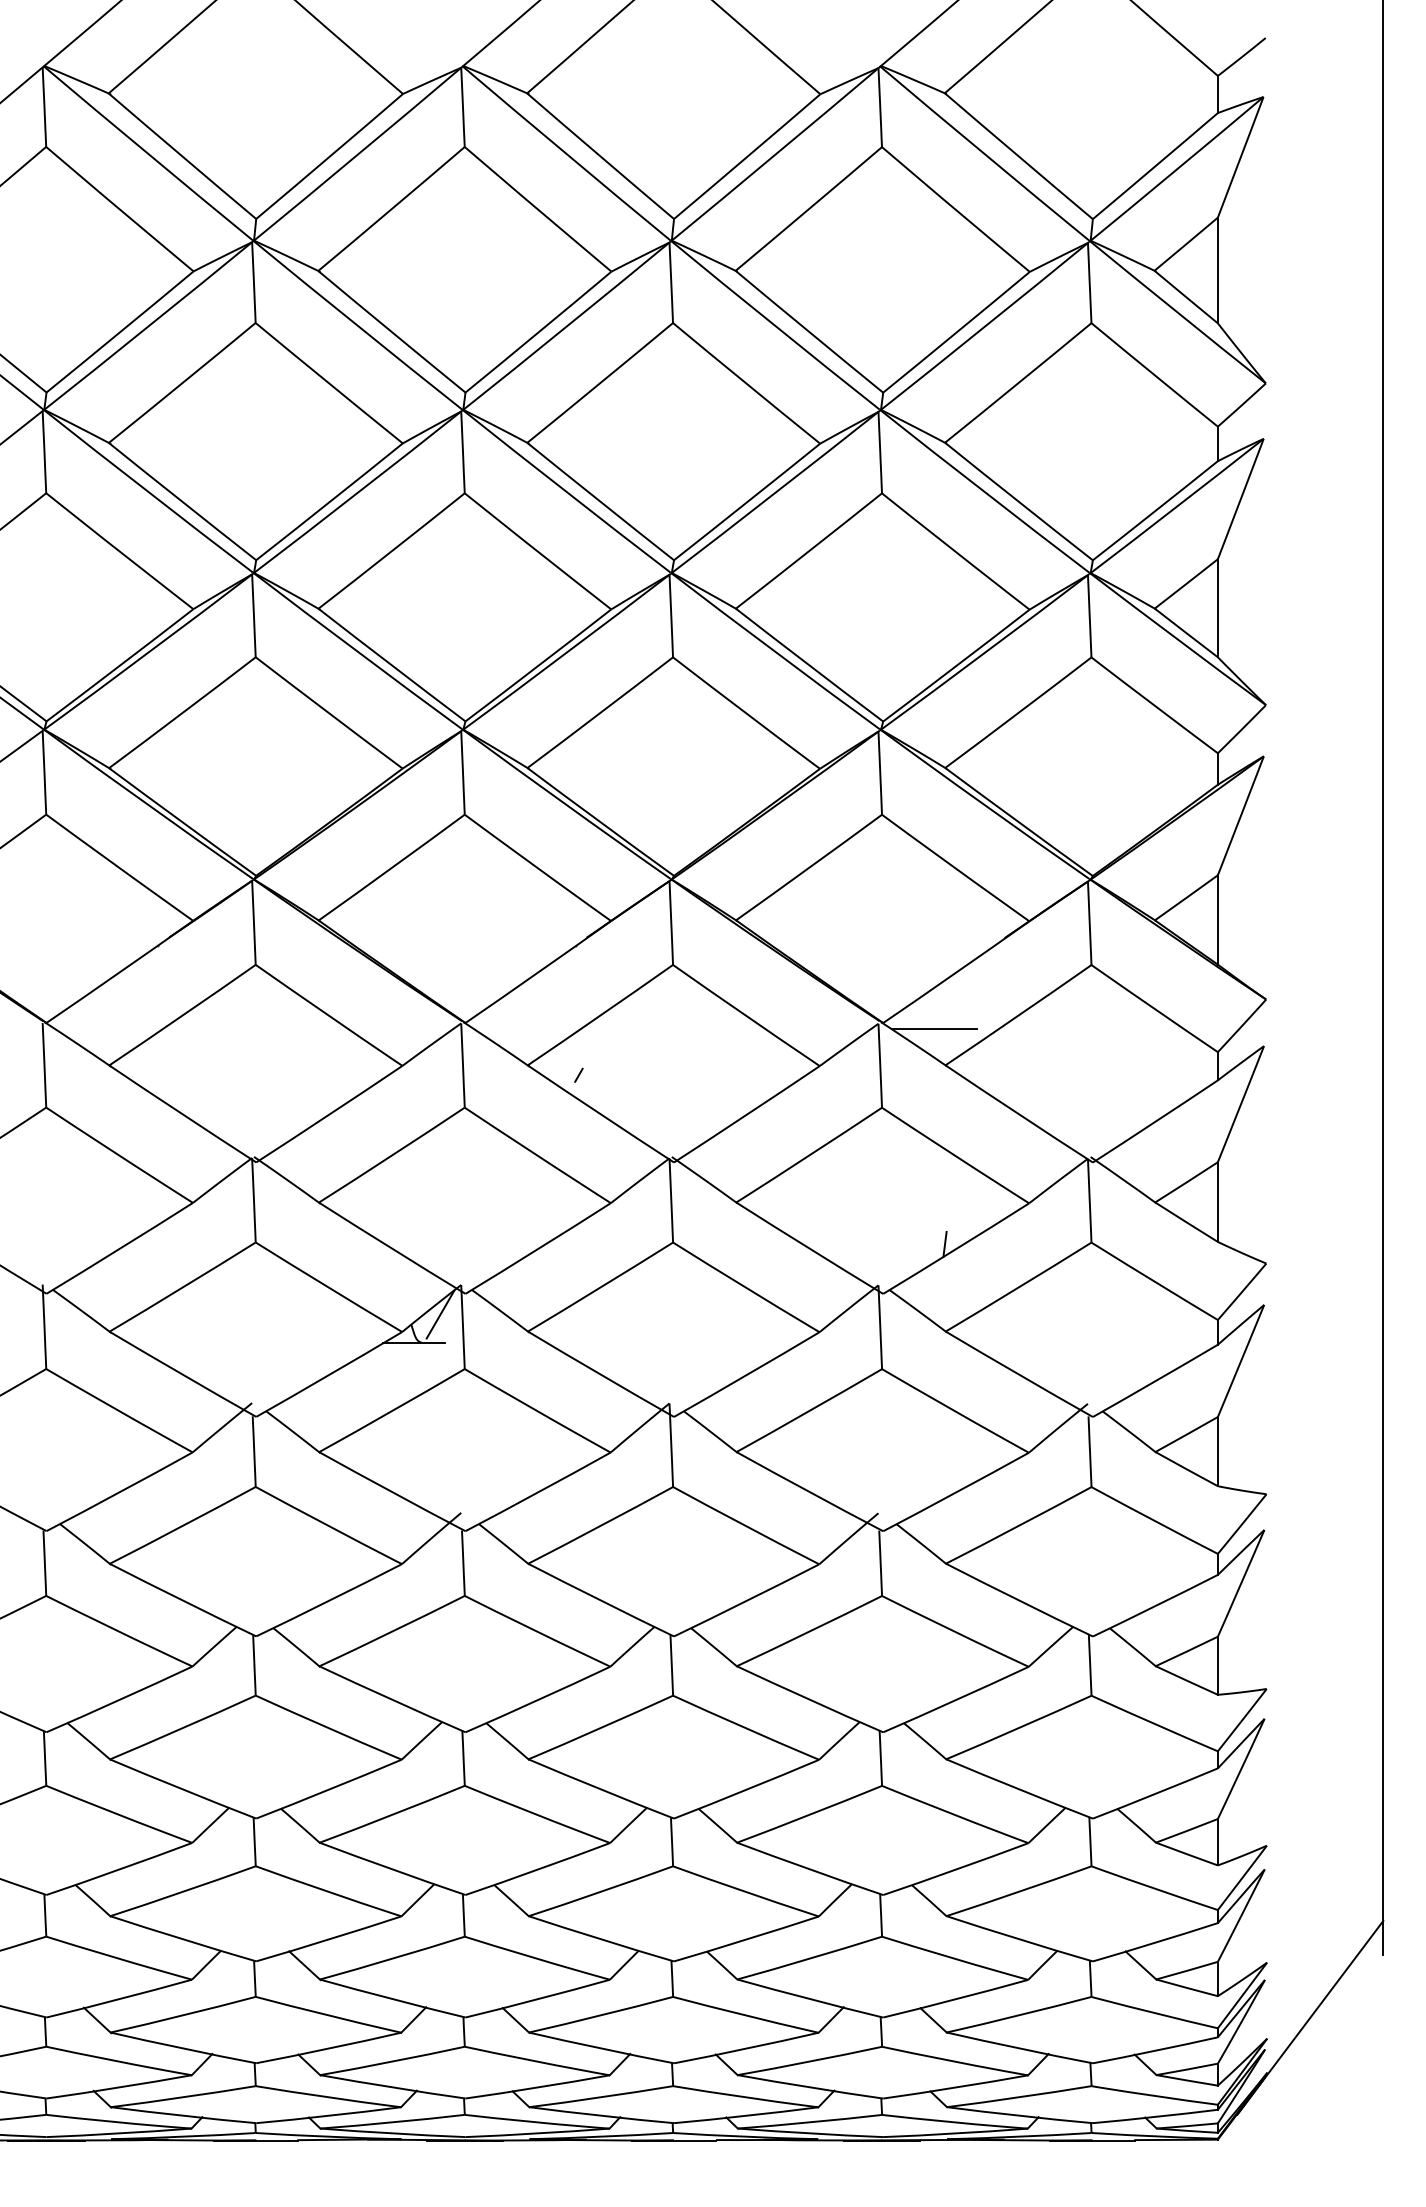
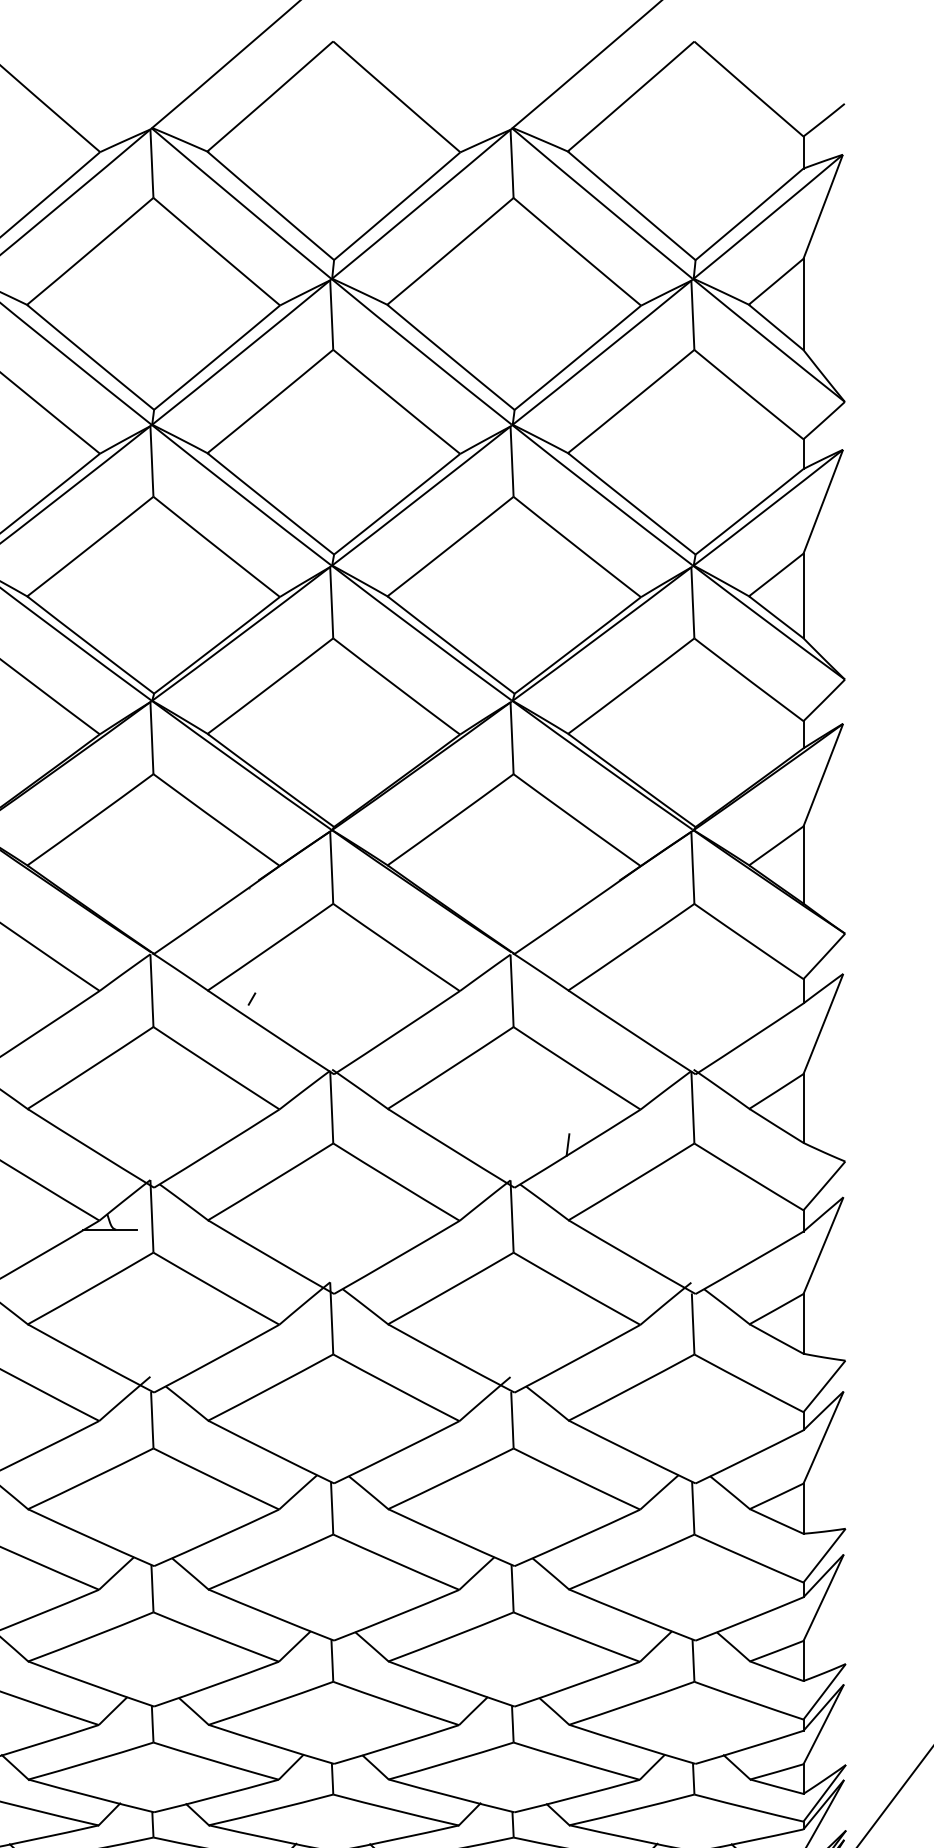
line: (933, 1029) -> (558, 959), removed
line: (440, 1314) -> (132, 1205), removed

